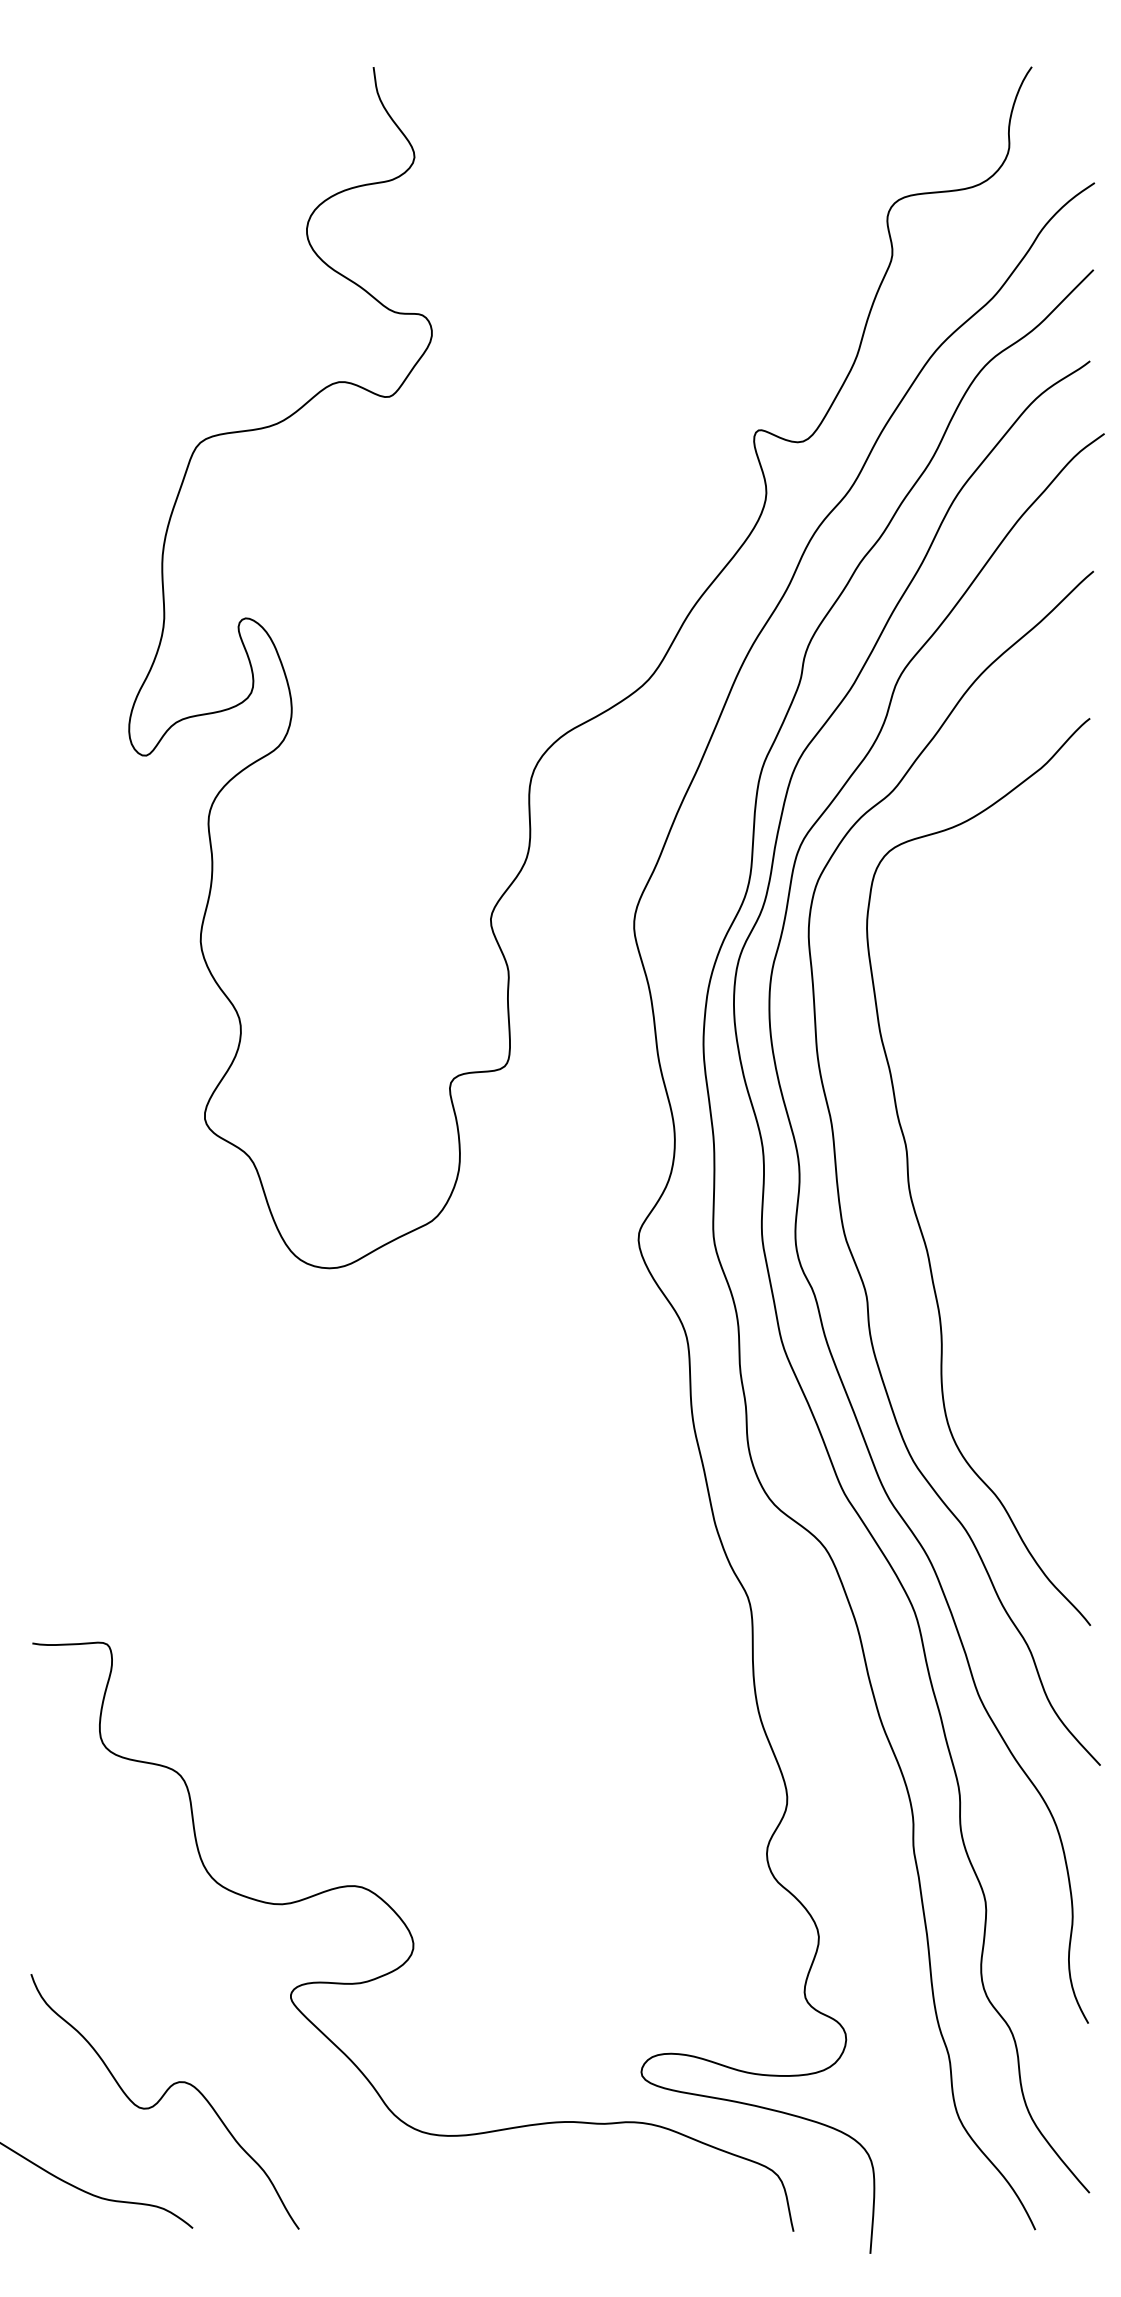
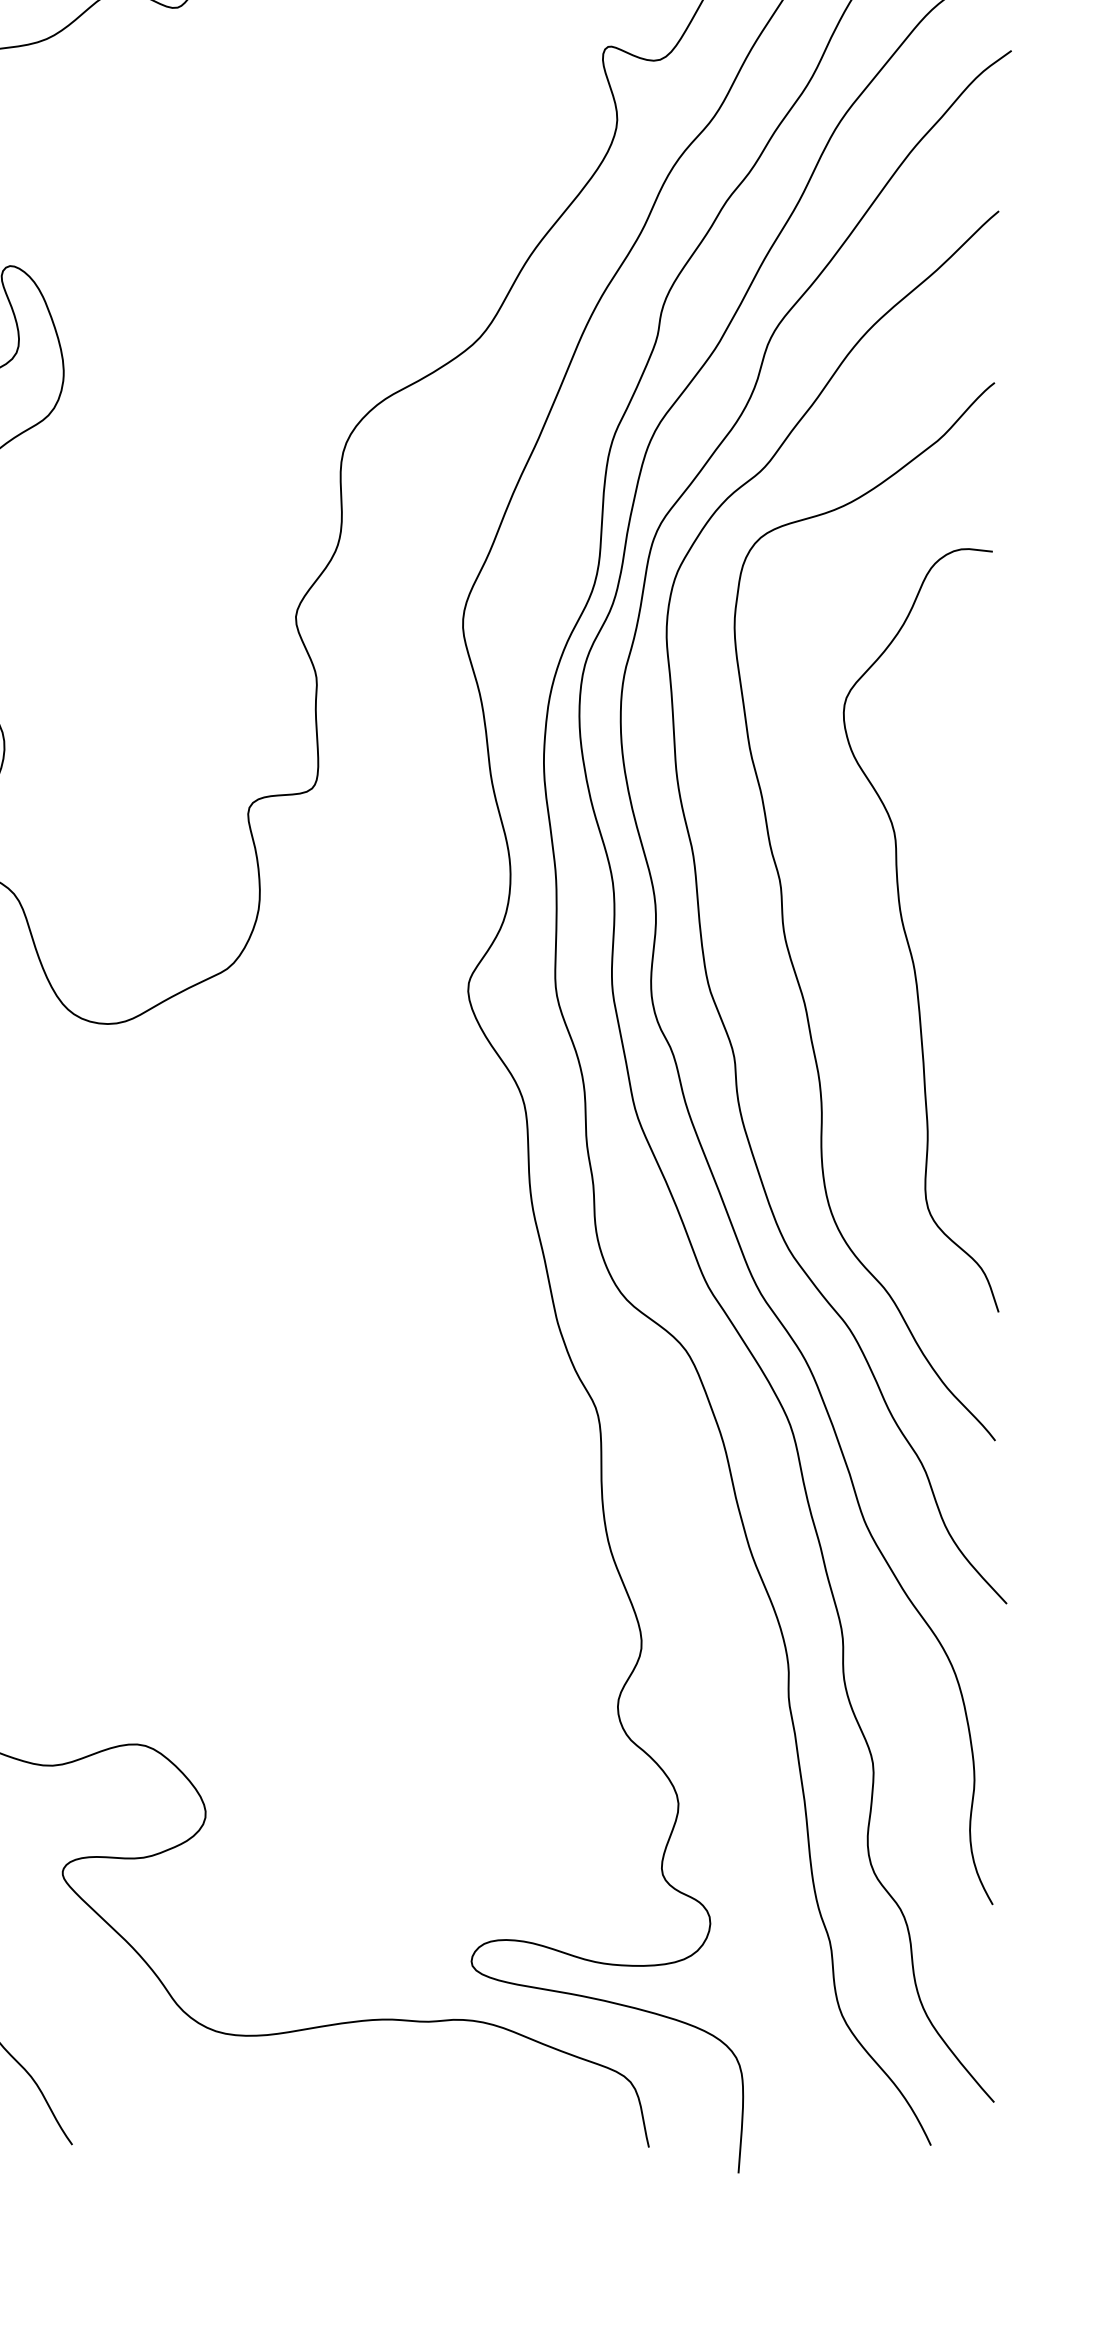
curve: (1014, 1190) -> (906, 933), added

